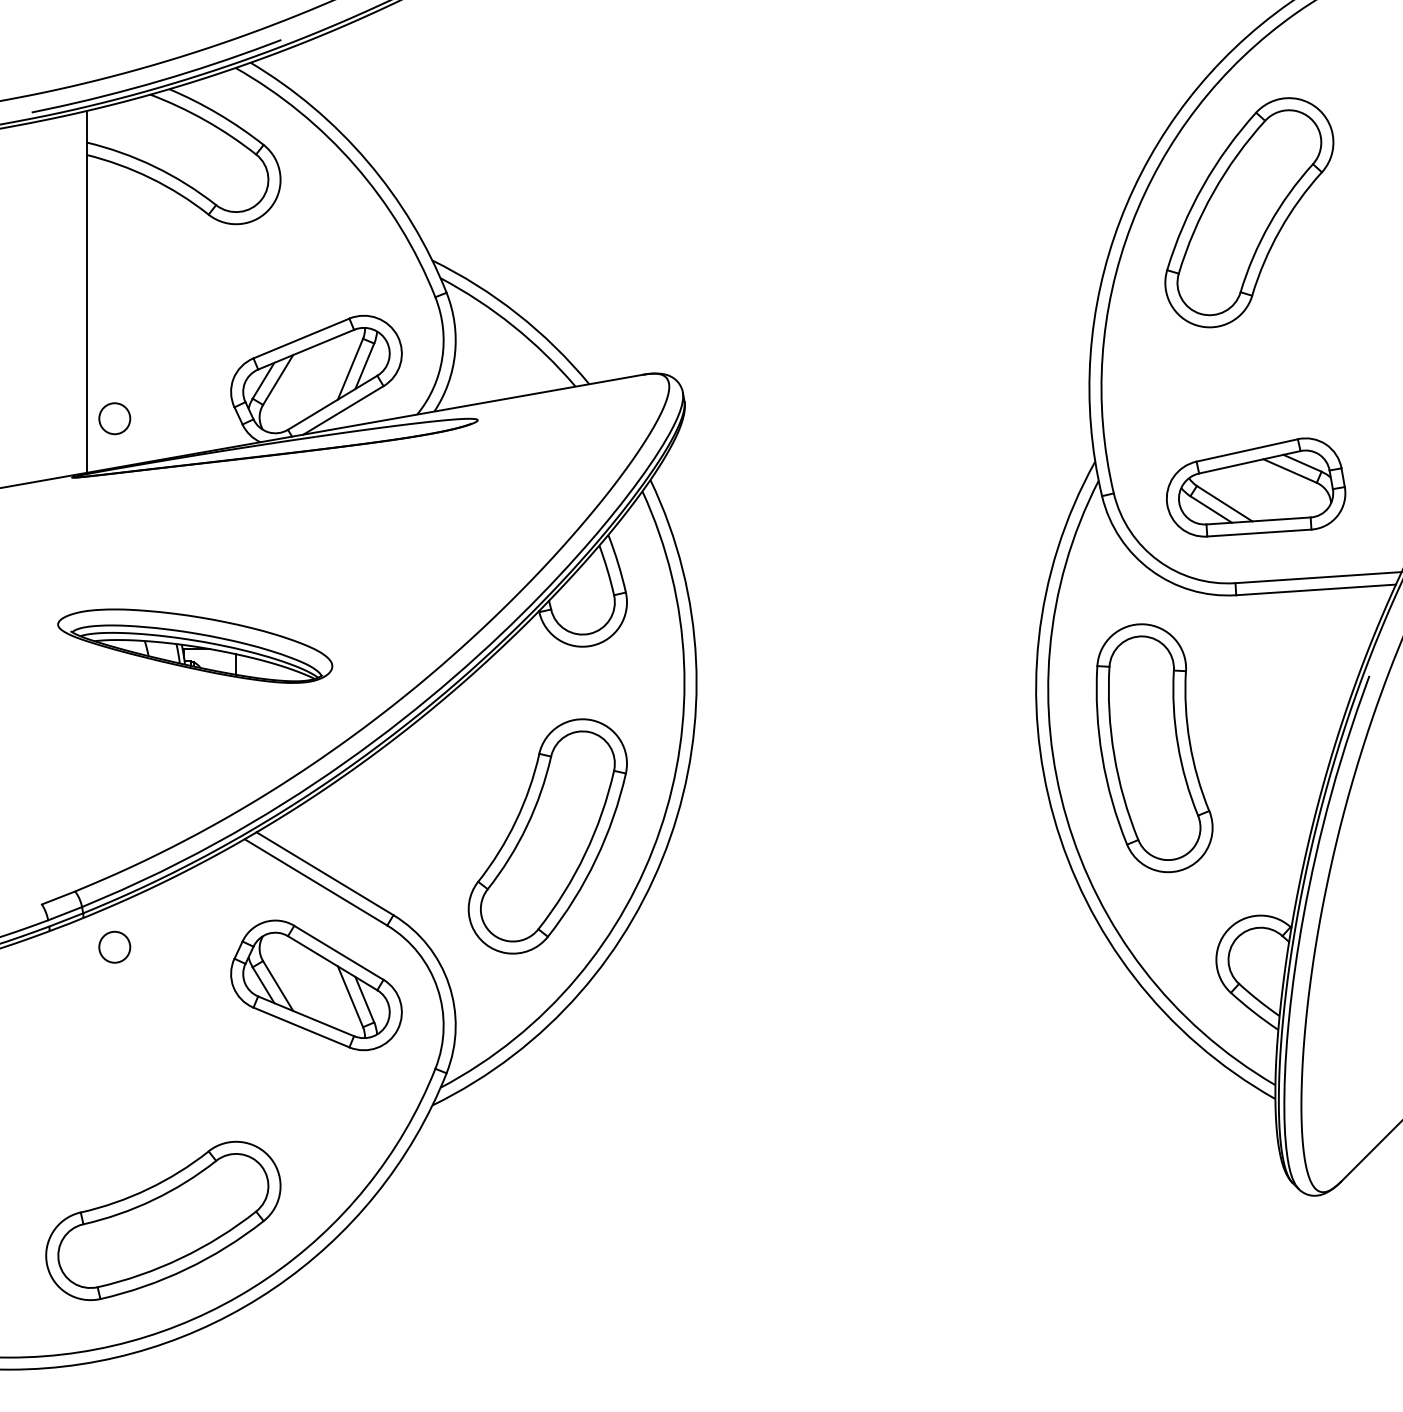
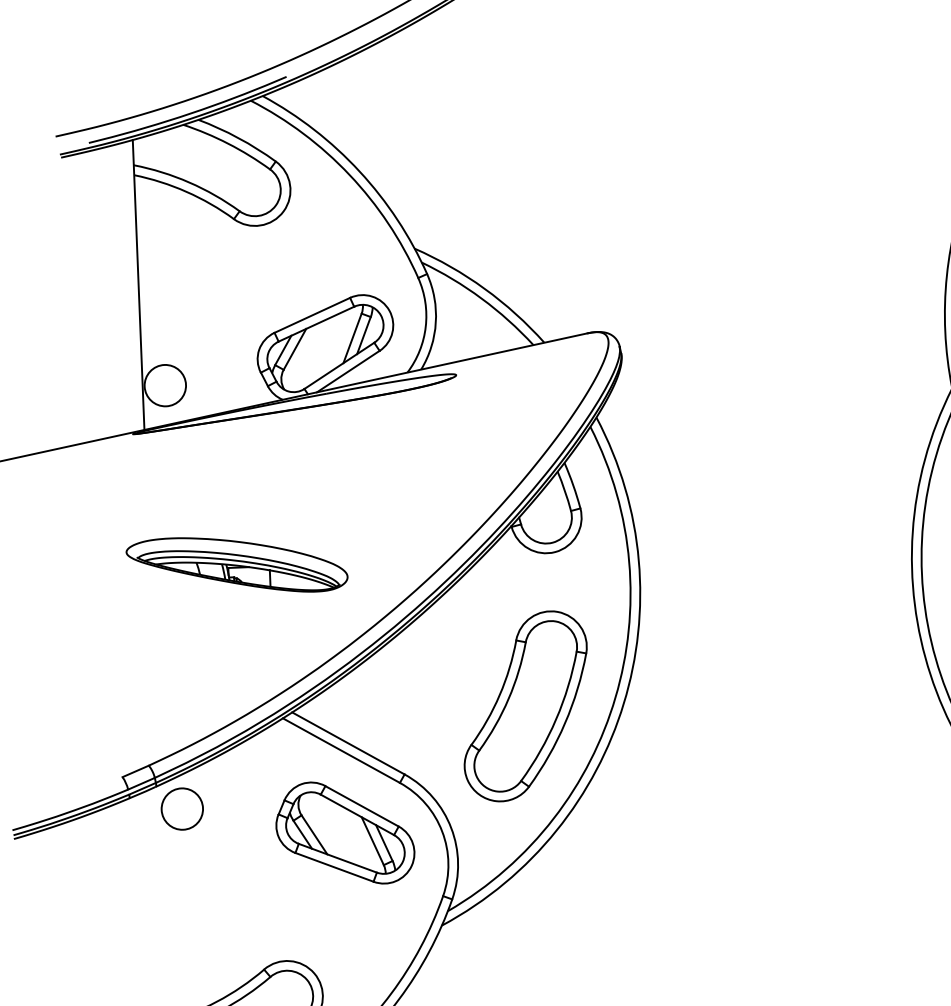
circle: (114, 418) -> (165, 385), size x1.67
circle: (114, 947) -> (182, 809), size x1.67

